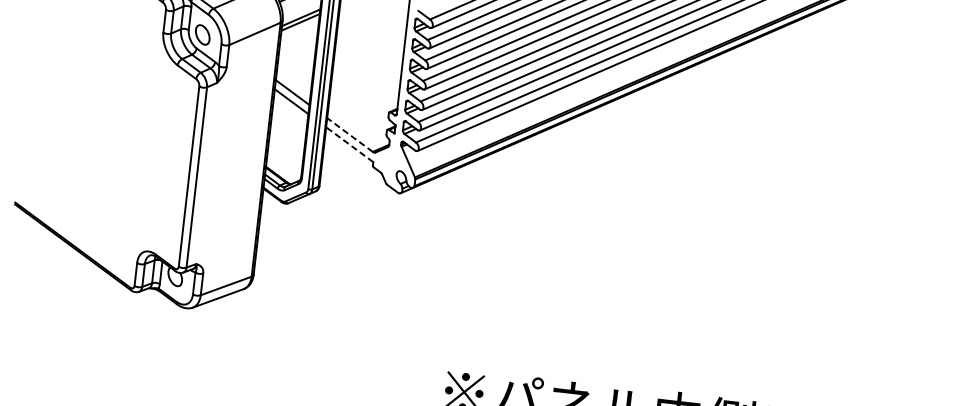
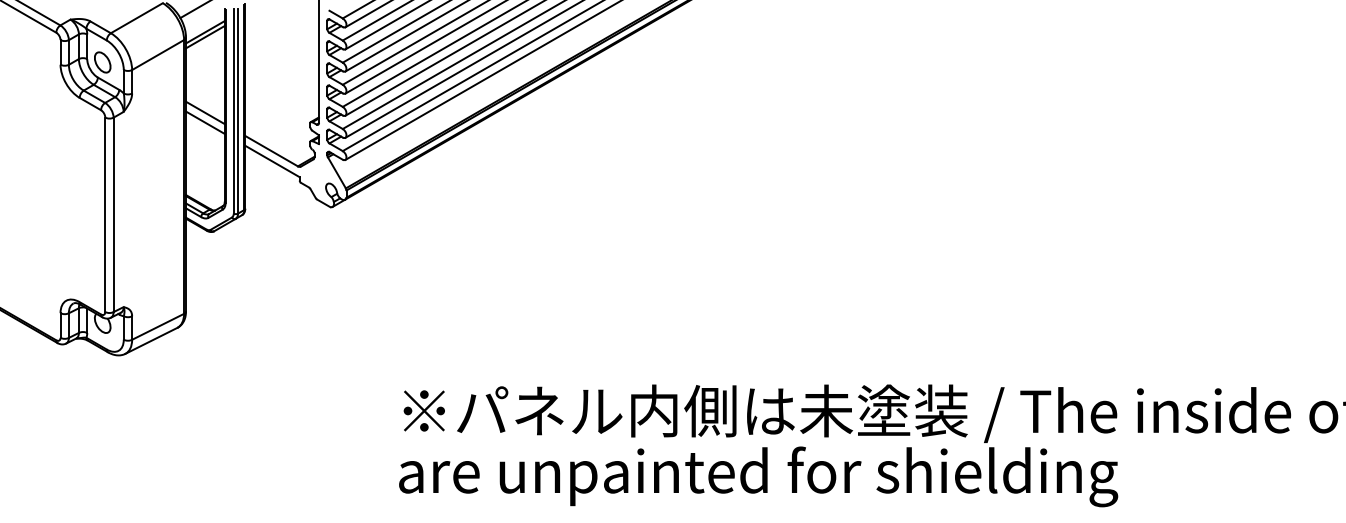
line: (350, 134) -> (271, 150), dashed -> solid
line: (349, 144) -> (272, 161), dashed -> solid

